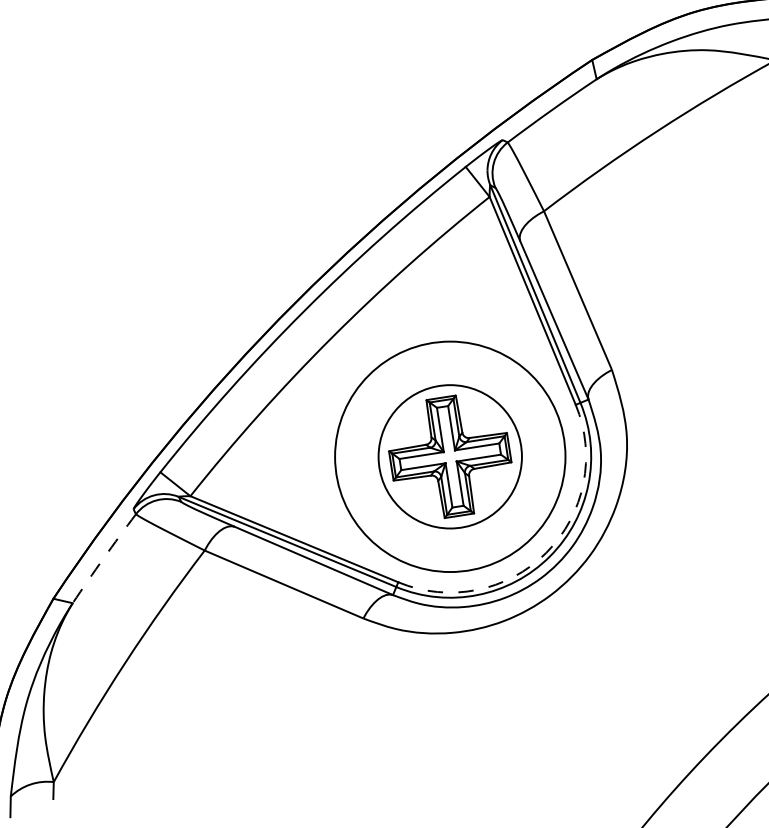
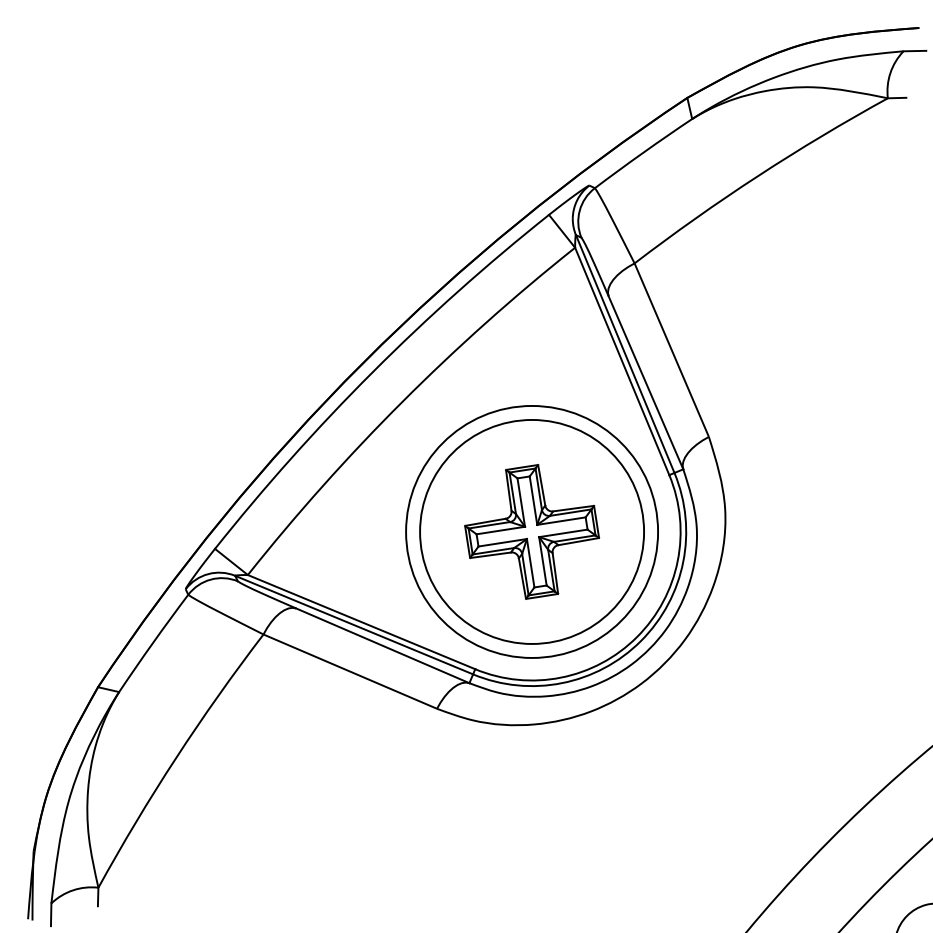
circle: (450, 456) -> (532, 531), size x1.43
arc: (546, 553) -> (637, 637), dashed -> solid
arc: (104, 557) -> (153, 642), dashed -> solid

